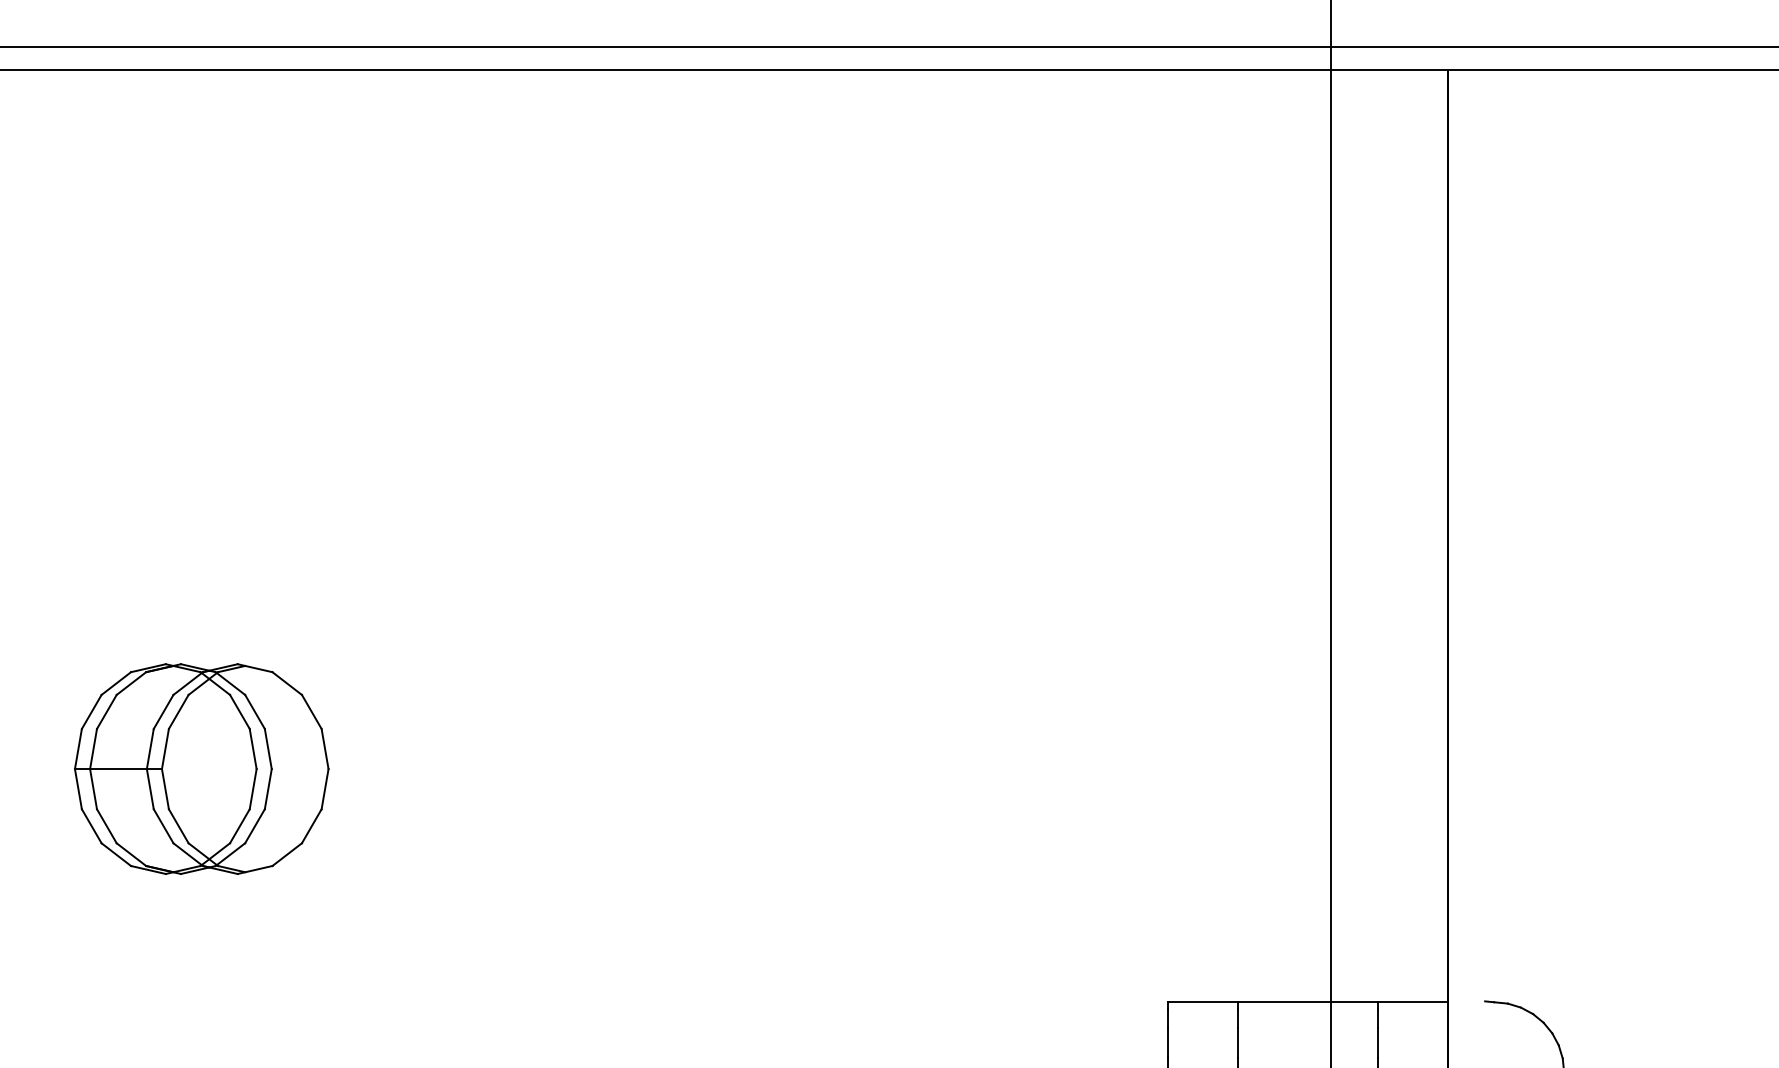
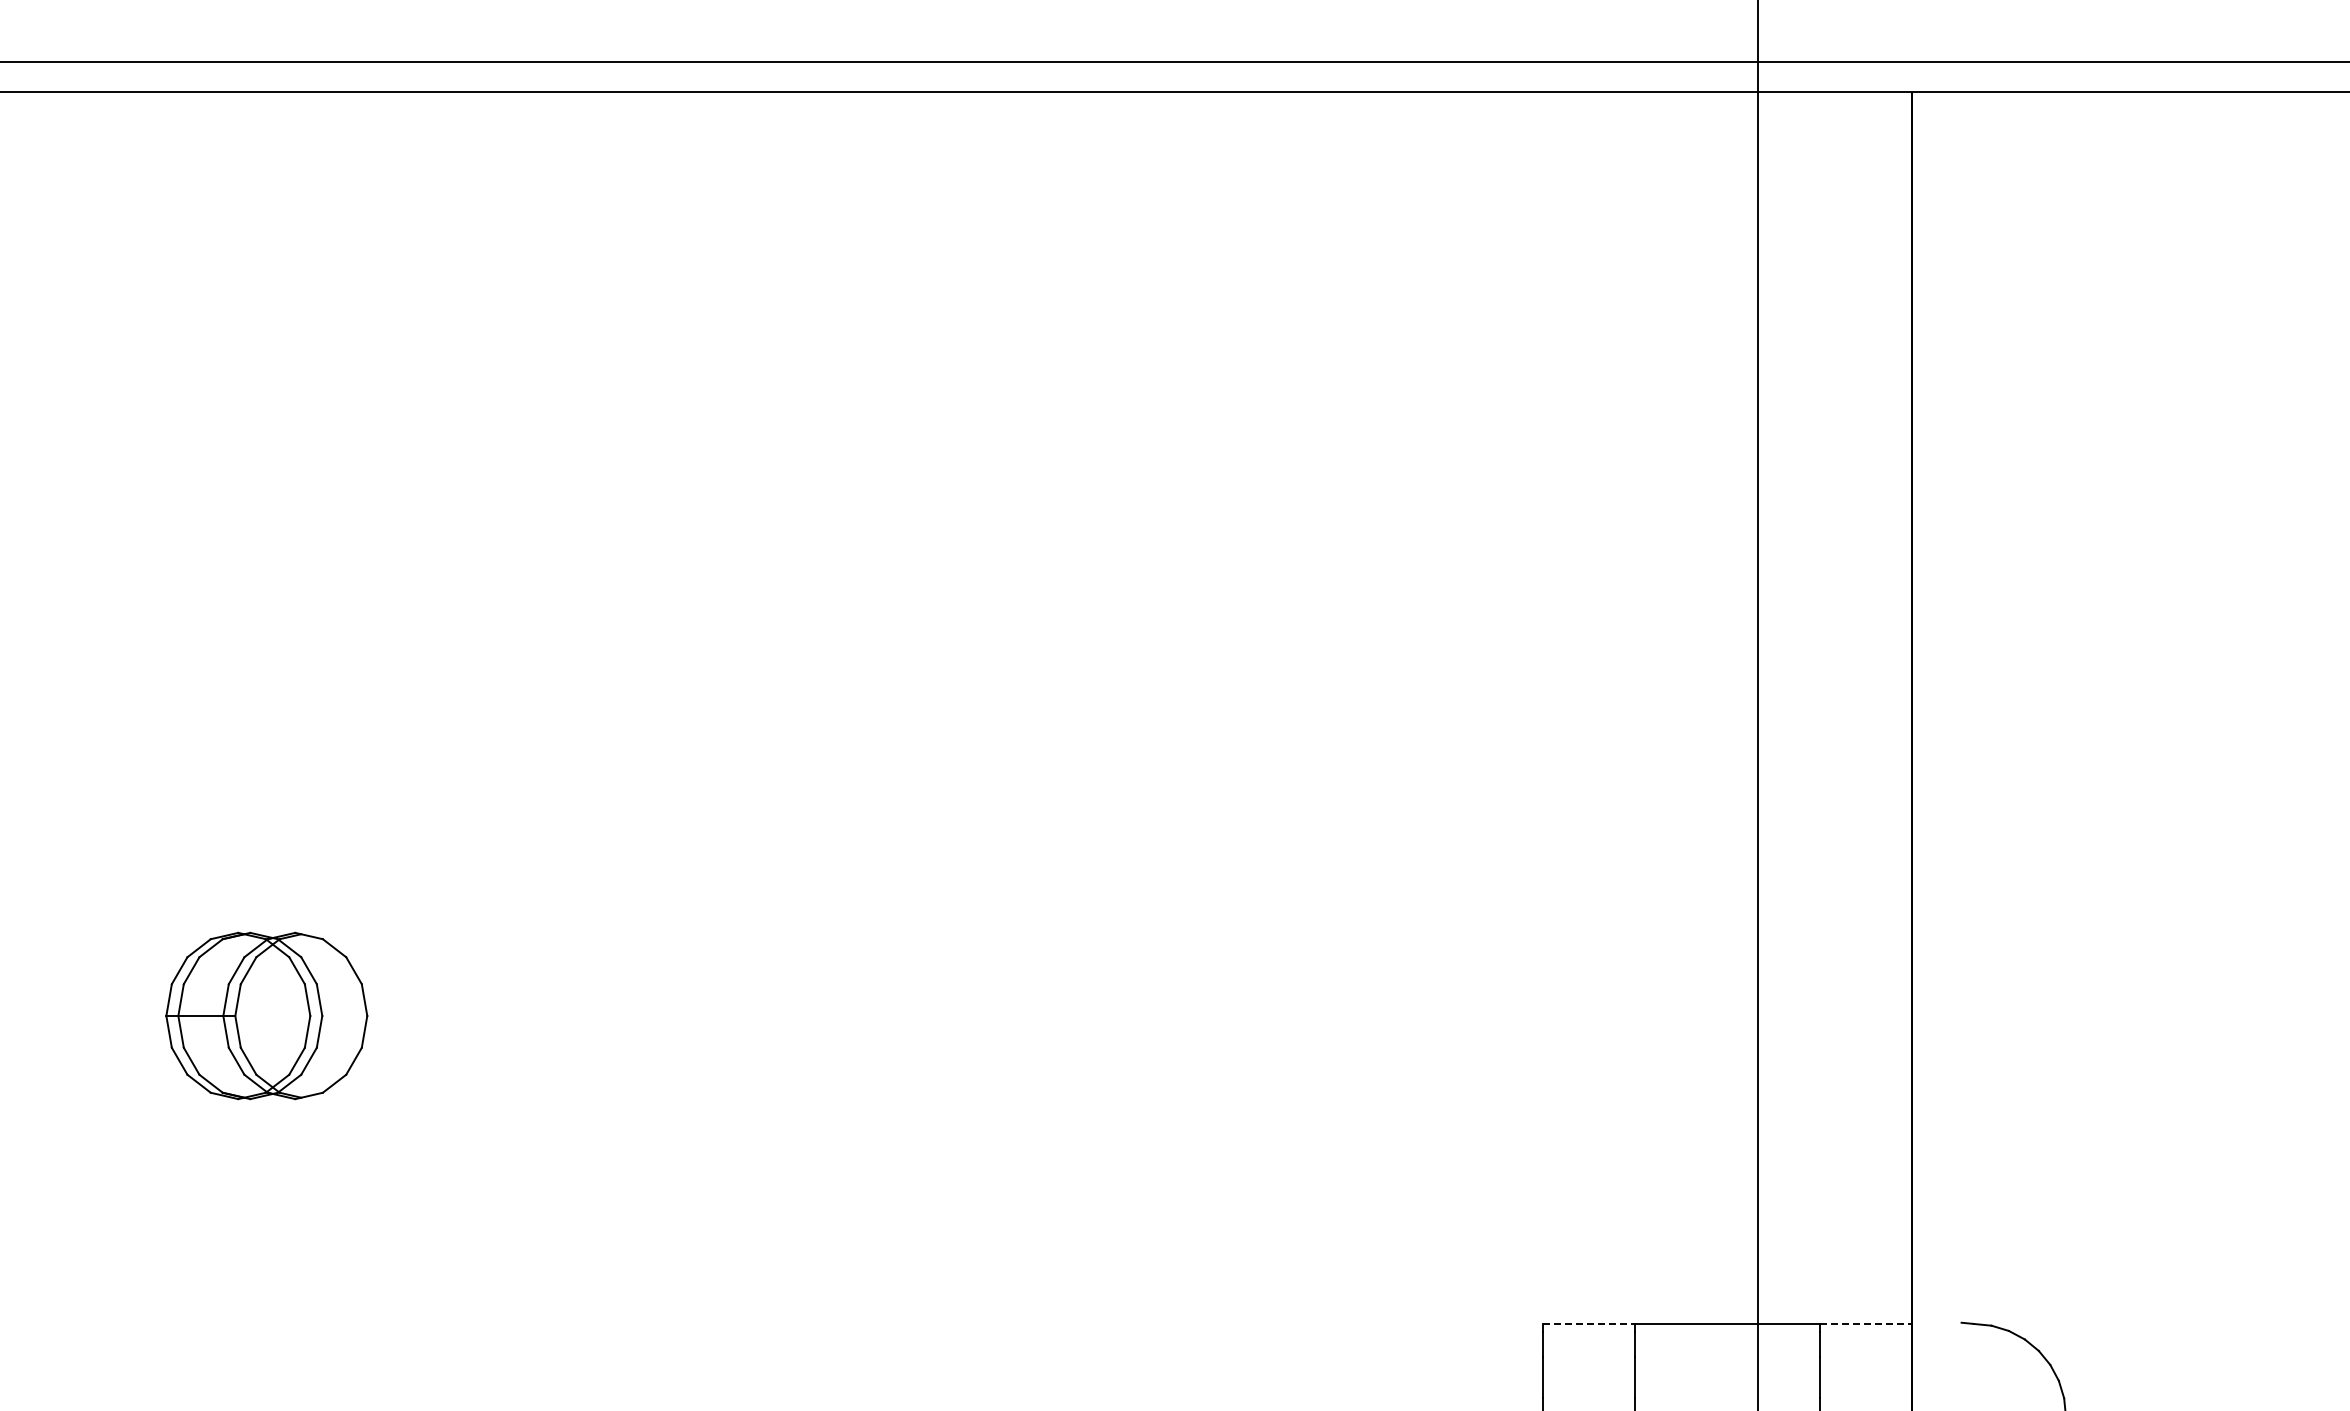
part: (201, 768) -> (266, 1015), size x0.6
line: (1203, 1001) -> (1589, 1323), solid -> dashed
line: (1413, 1001) -> (1866, 1323), solid -> dashed

